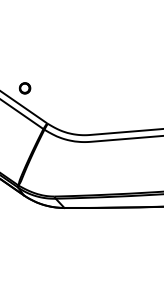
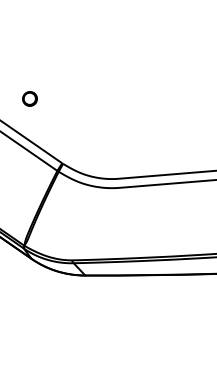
part: (24, 88) -> (29, 98), moved

